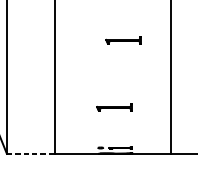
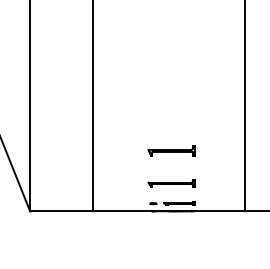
part: (123, 40) -> (183, 62), removed
part: (114, 132) -> (171, 183), added
line: (30, 153) -> (61, 211), dashed -> solid

